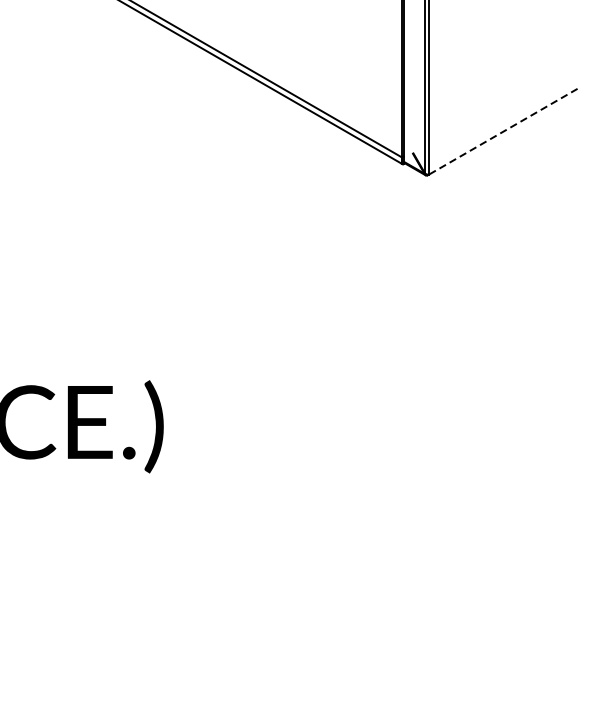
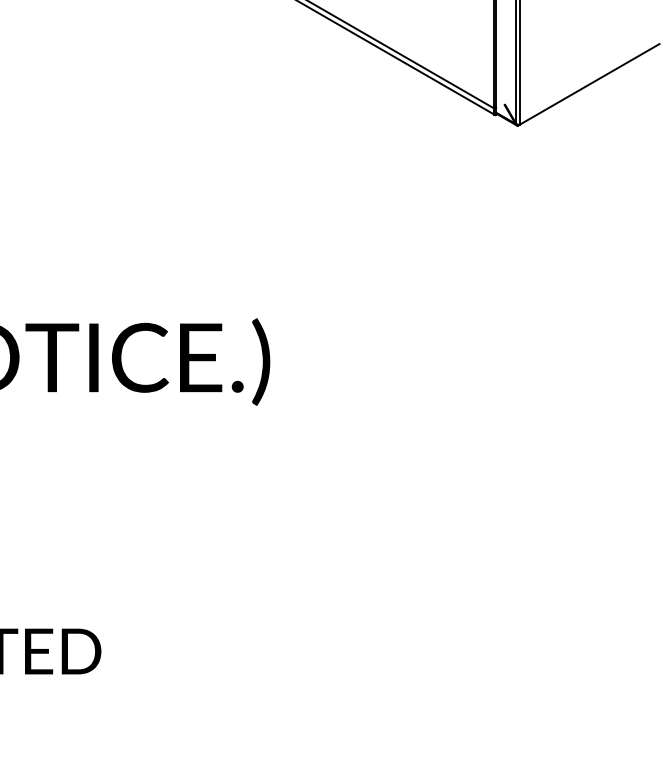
line: (503, 131) -> (589, 84), dashed -> solid

